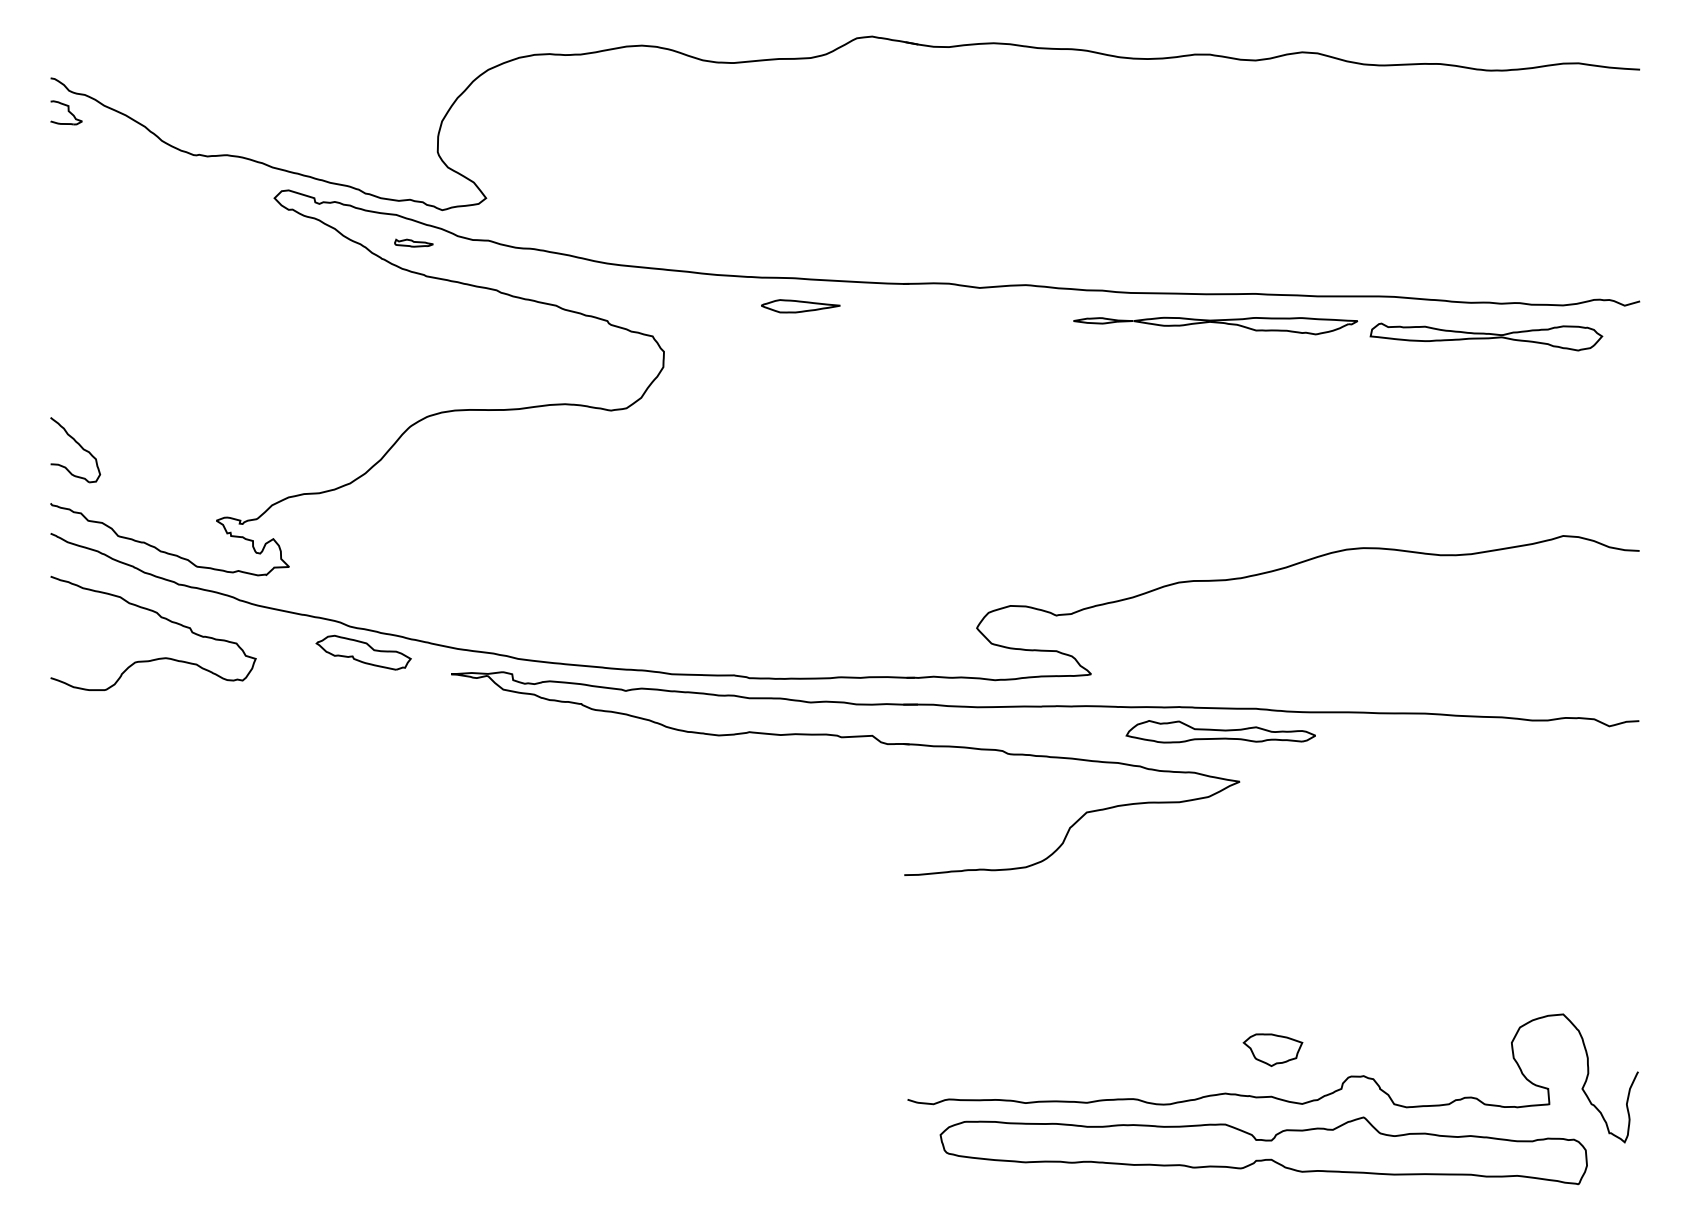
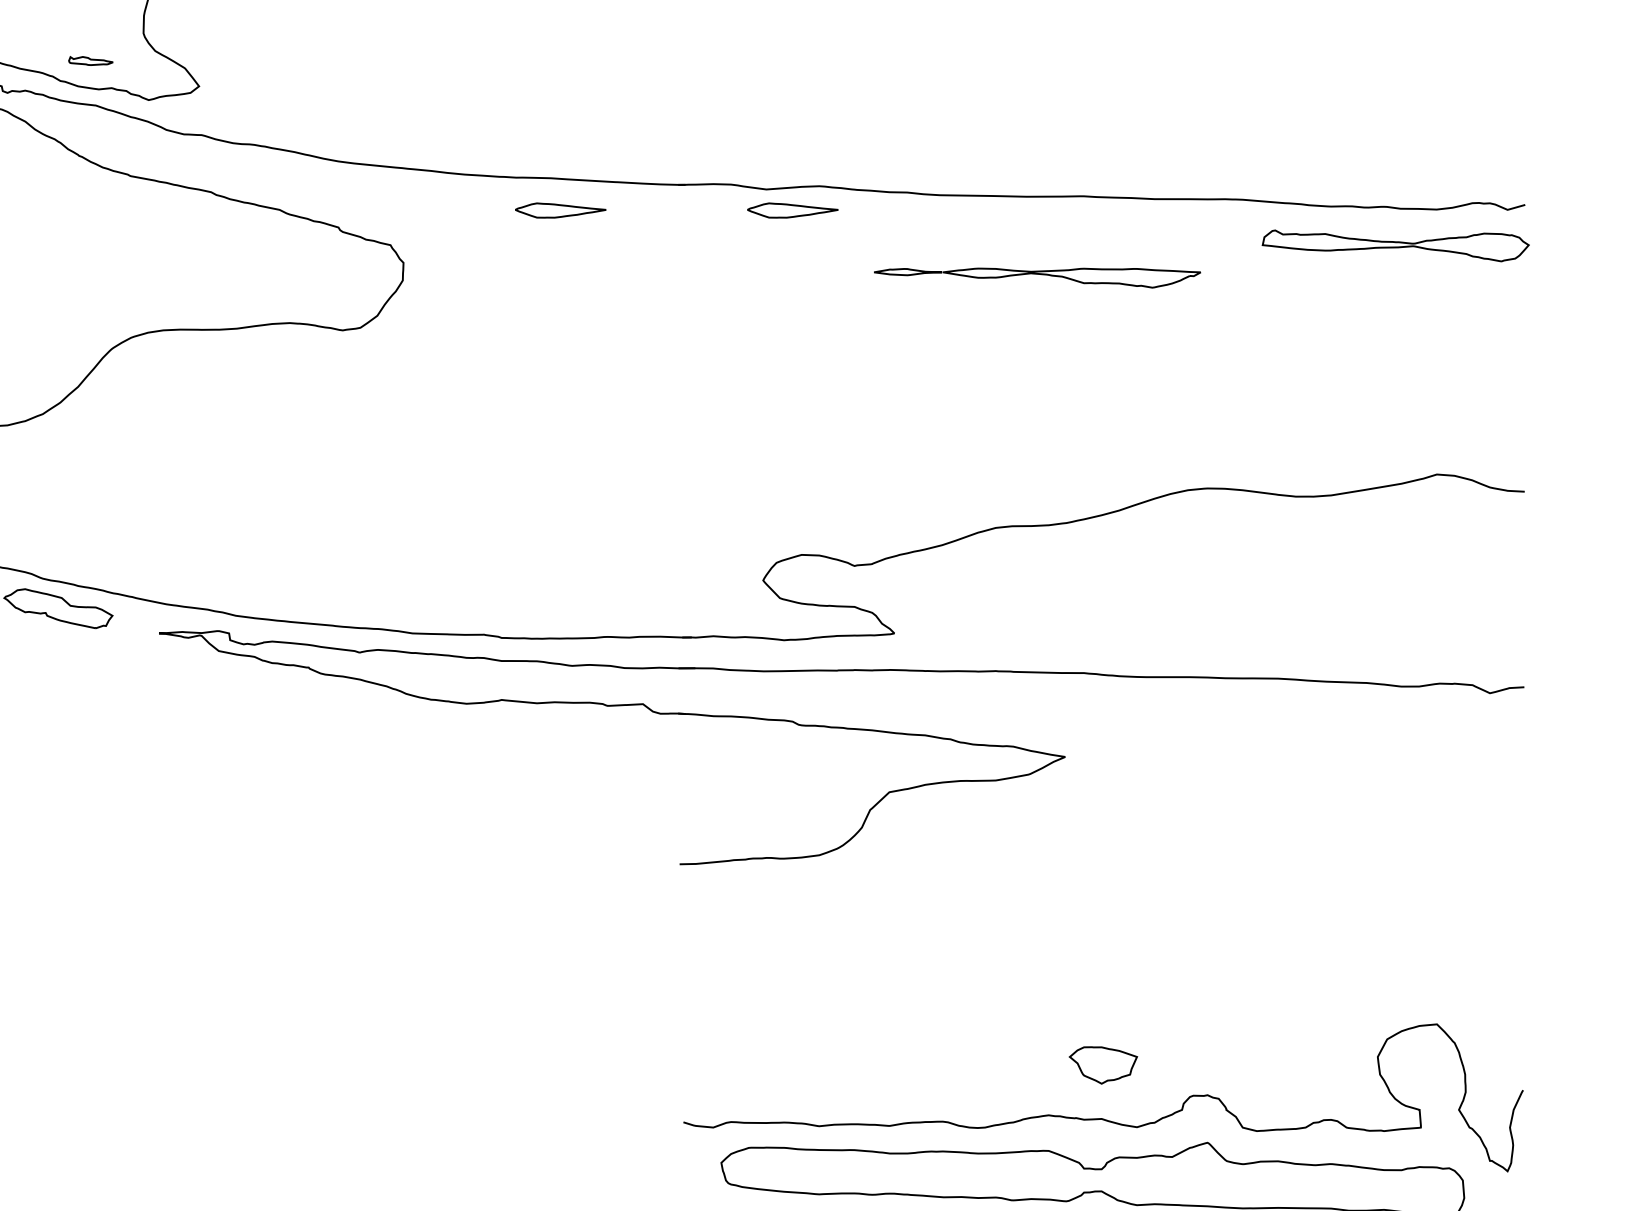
part: (413, 242) -> (90, 60), moved
part: (1002, 306) -> (792, 210), added
part: (1215, 325) -> (1037, 277), moved
part: (1486, 336) -> (1395, 245), moved
part: (1220, 731) -> (1043, 699), removed

